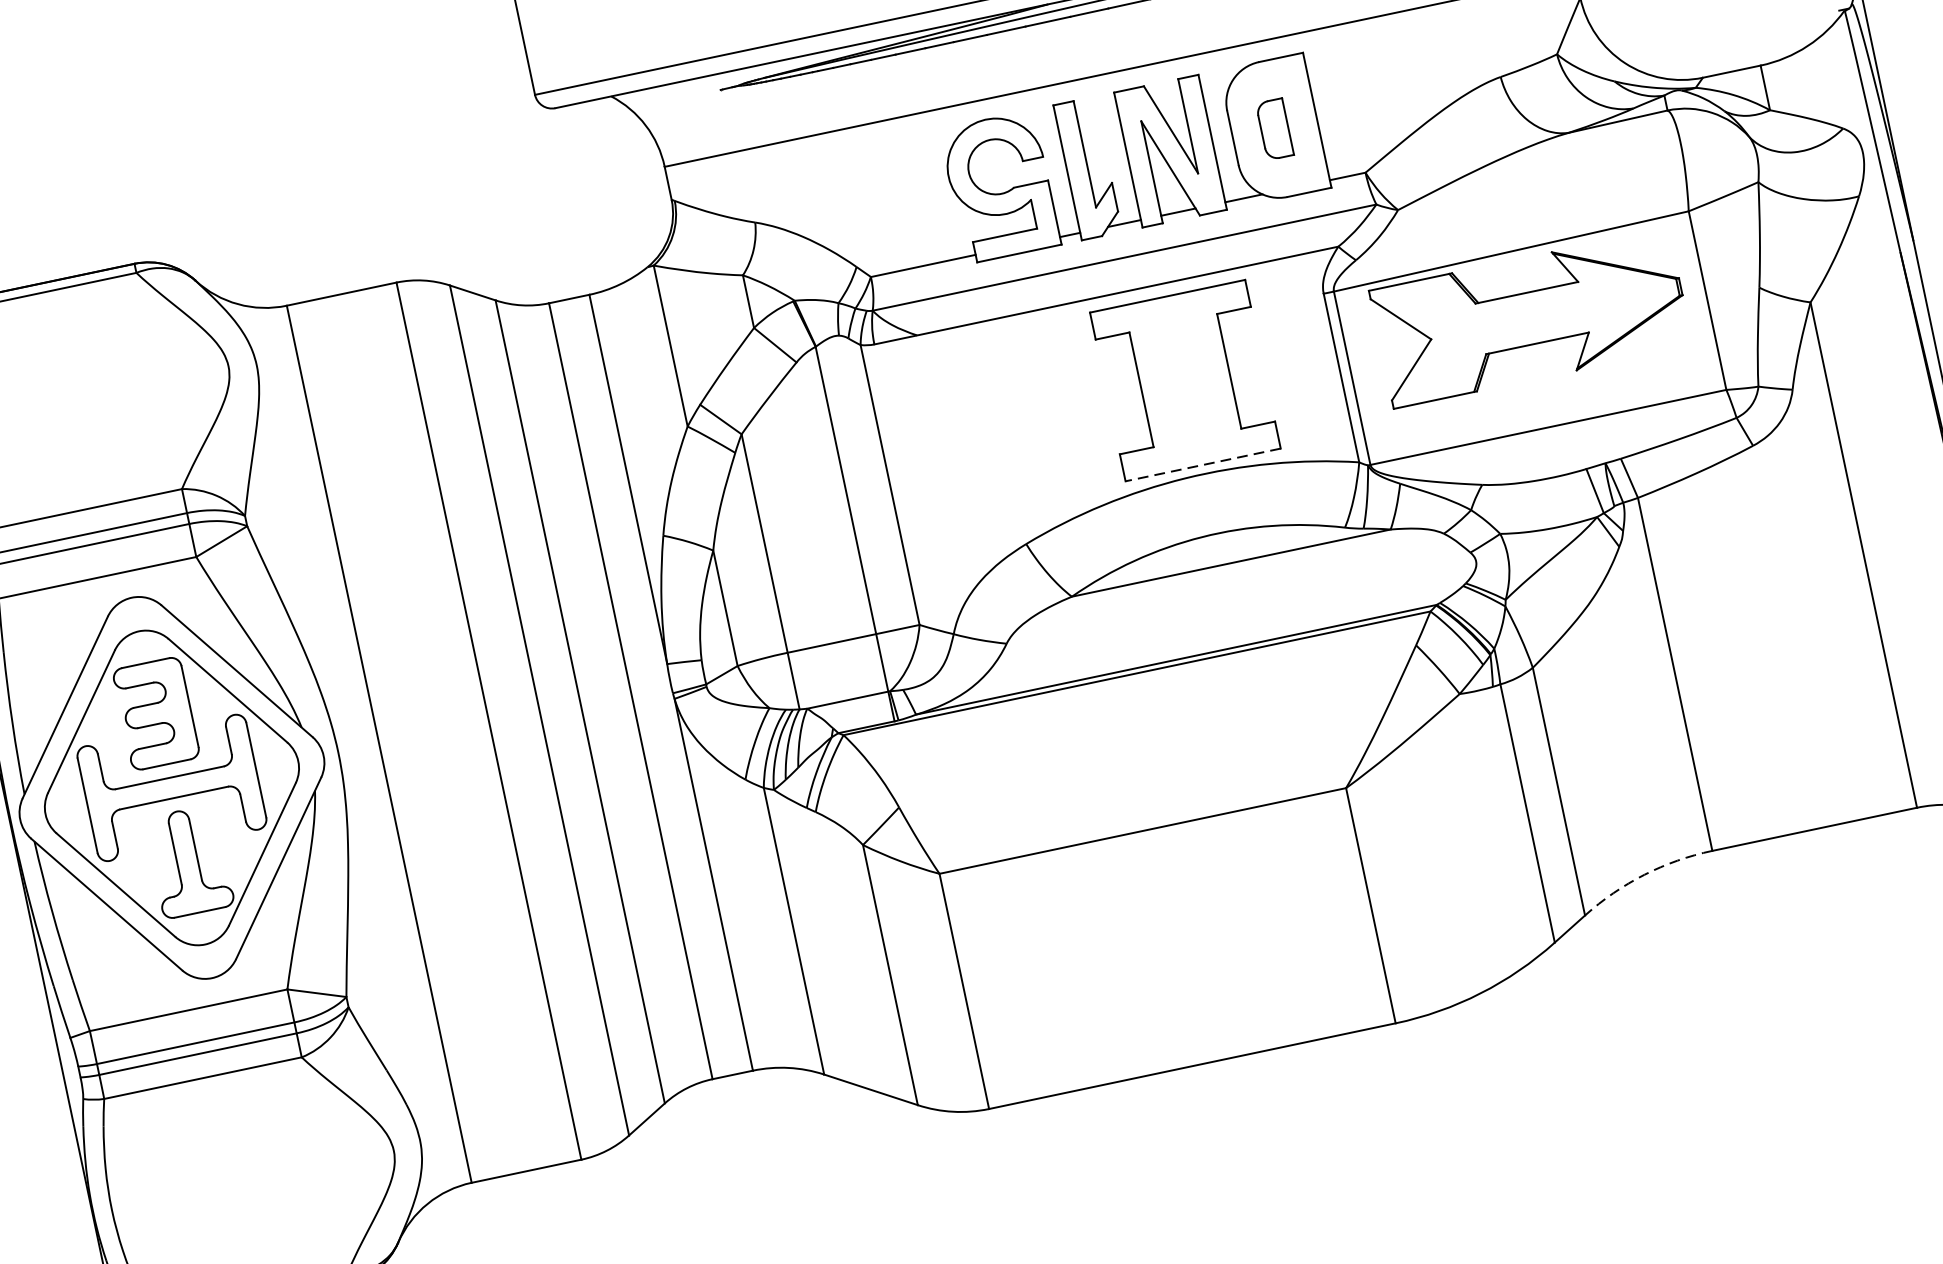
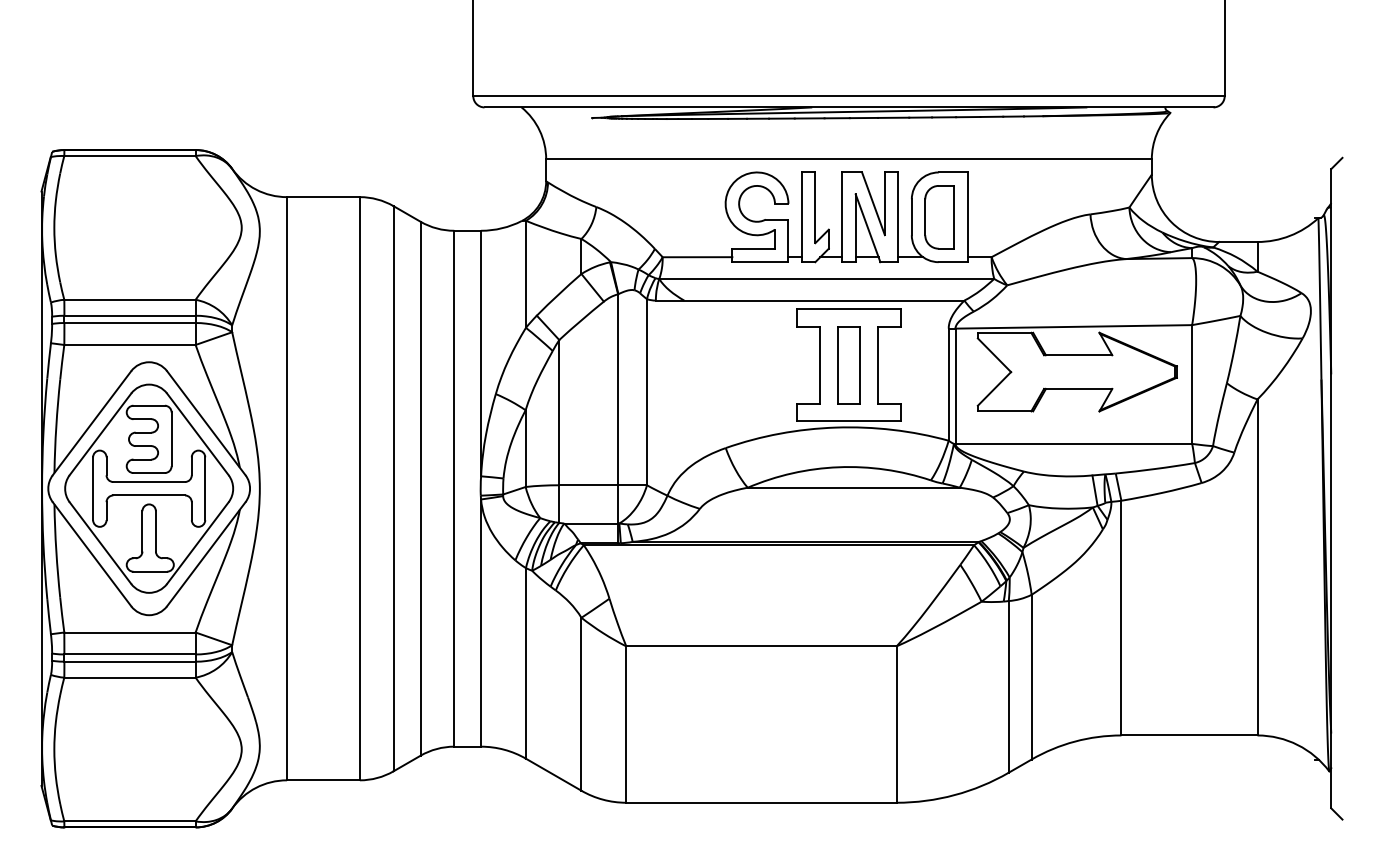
part: (1274, 129) -> (939, 217), size x1.67
part: (1184, 380) -> (848, 365), added
line: (1203, 464) -> (849, 421), dashed -> solid
arc: (1643, 874) -> (1074, 741), dashed -> solid

